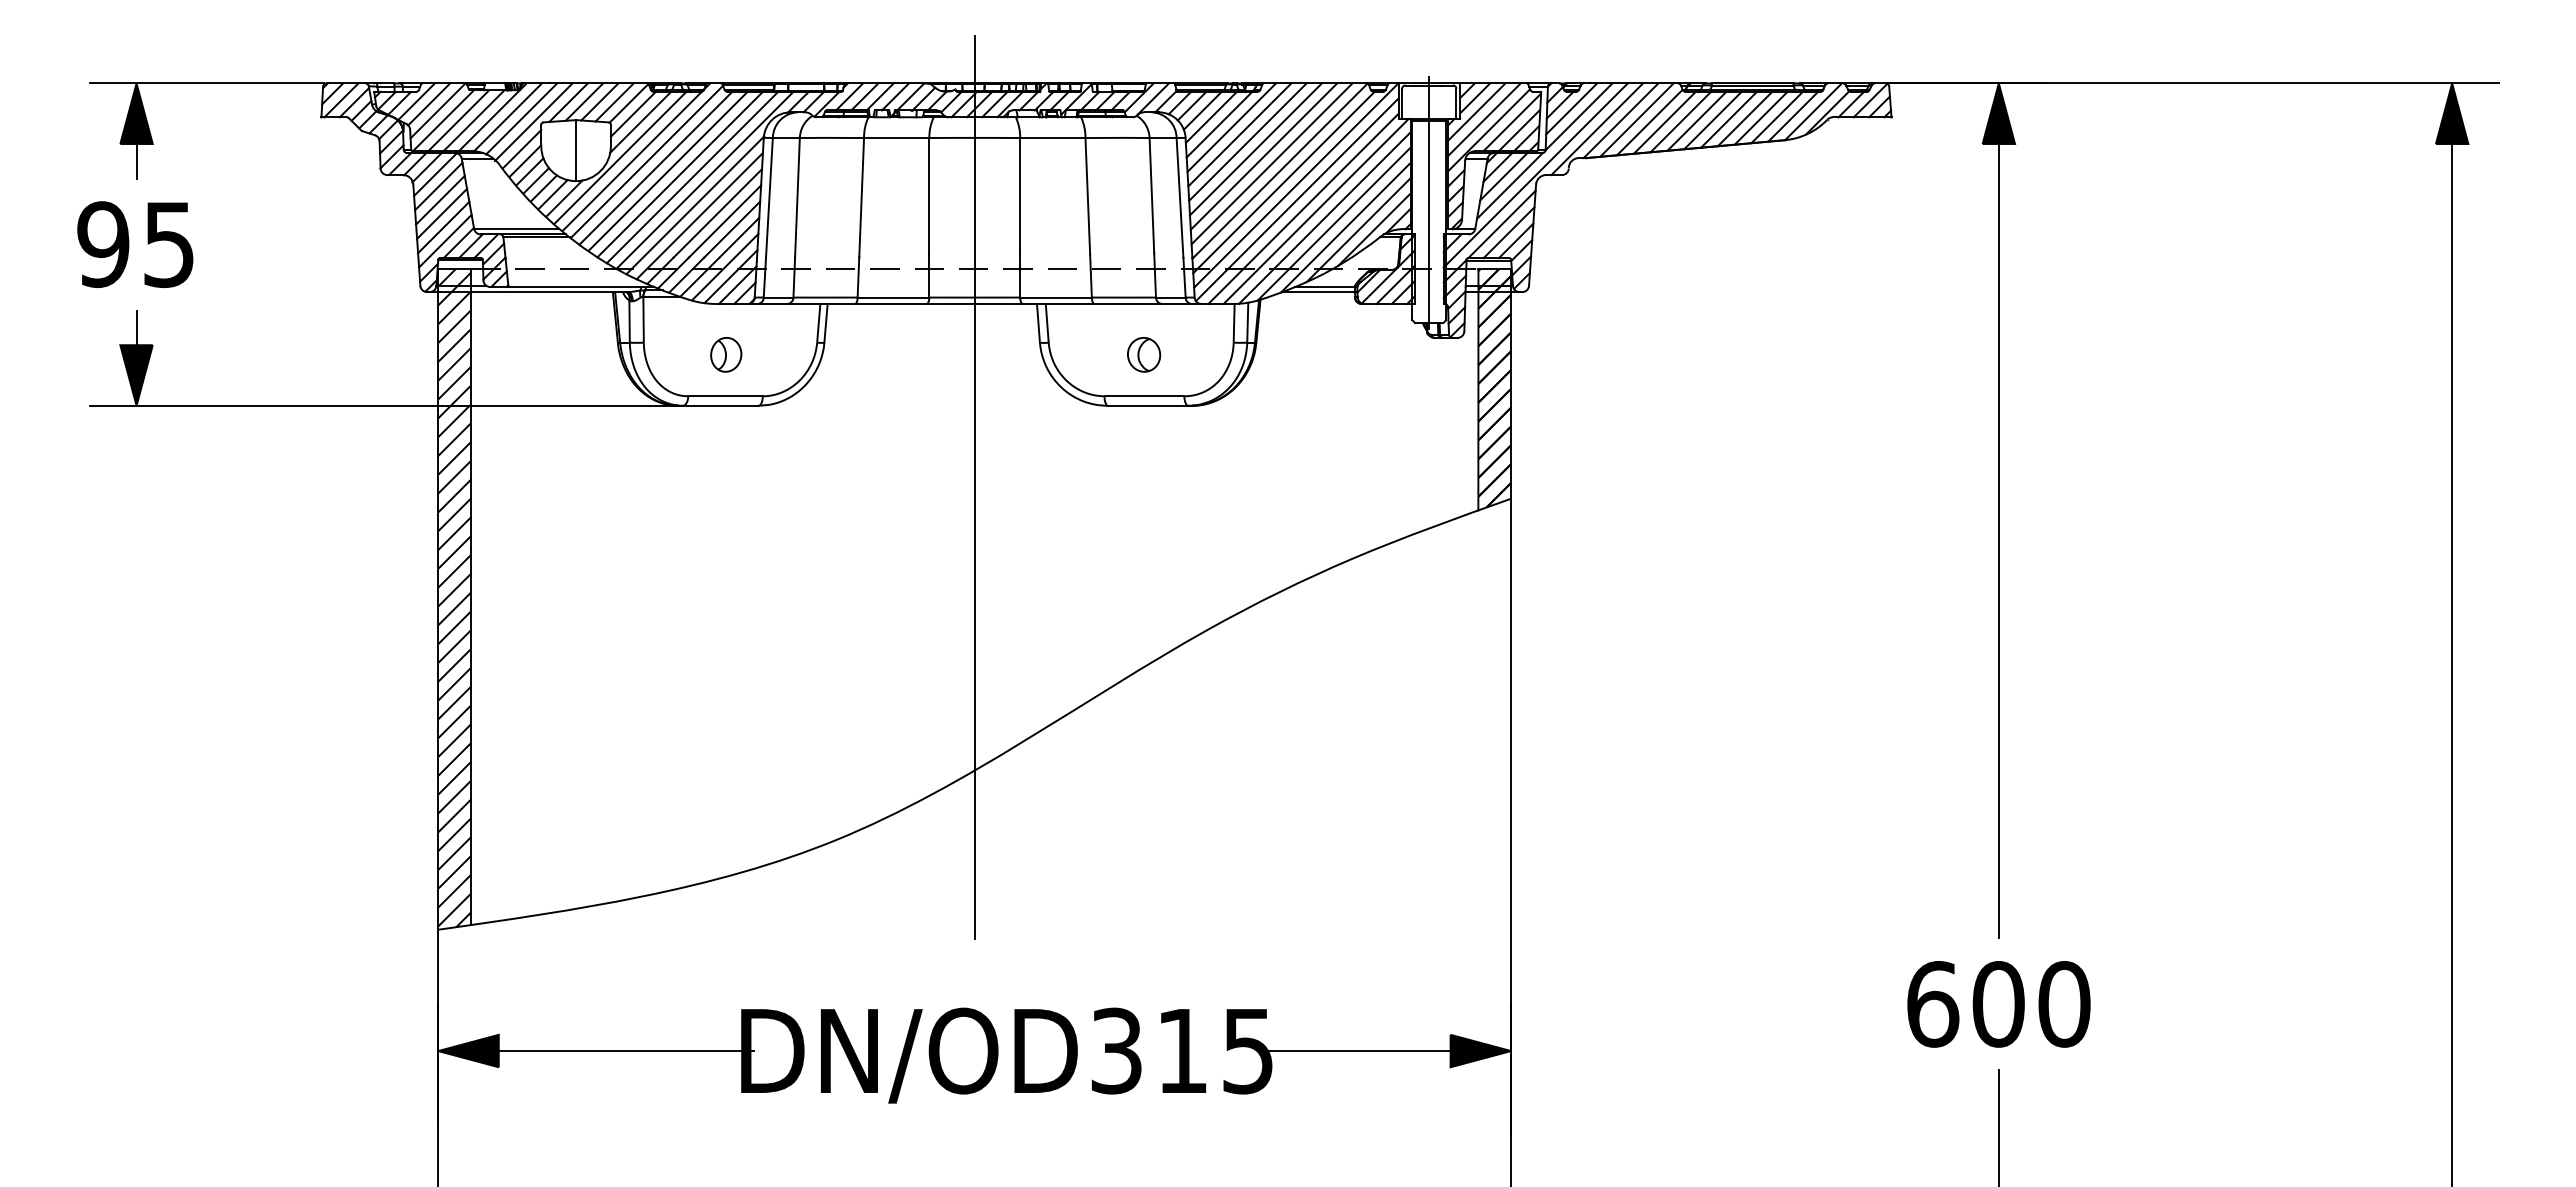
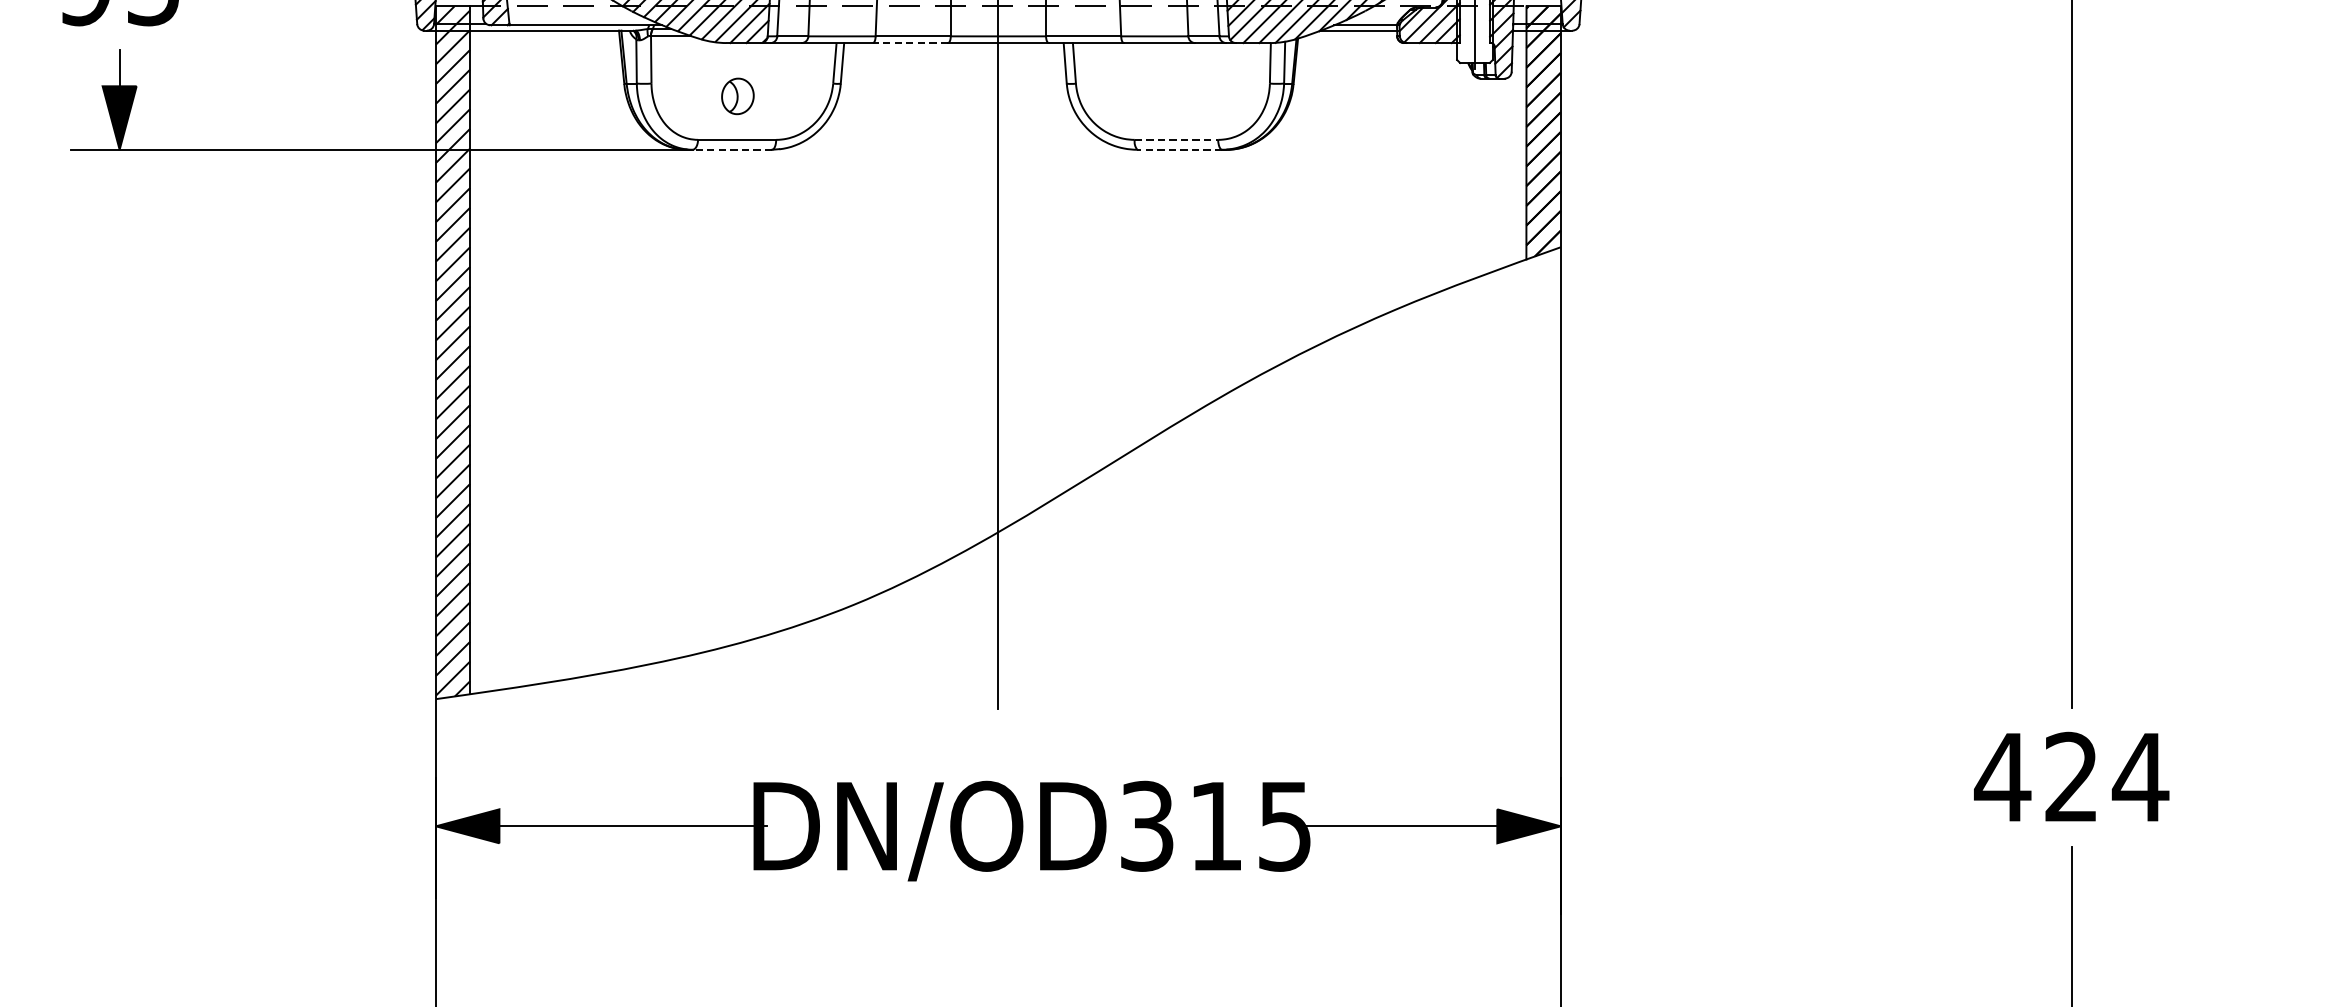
line: (890, 303) -> (910, 42), solid -> dashed
part: (1144, 354) -> (1176, 96), removed
line: (1144, 396) -> (1176, 140), solid -> dashed
line: (720, 405) -> (731, 149), solid -> dashed
line: (1147, 405) -> (1179, 149), solid -> dashed
text: (1998, 1004) -> (2071, 777), 600 -> 424

